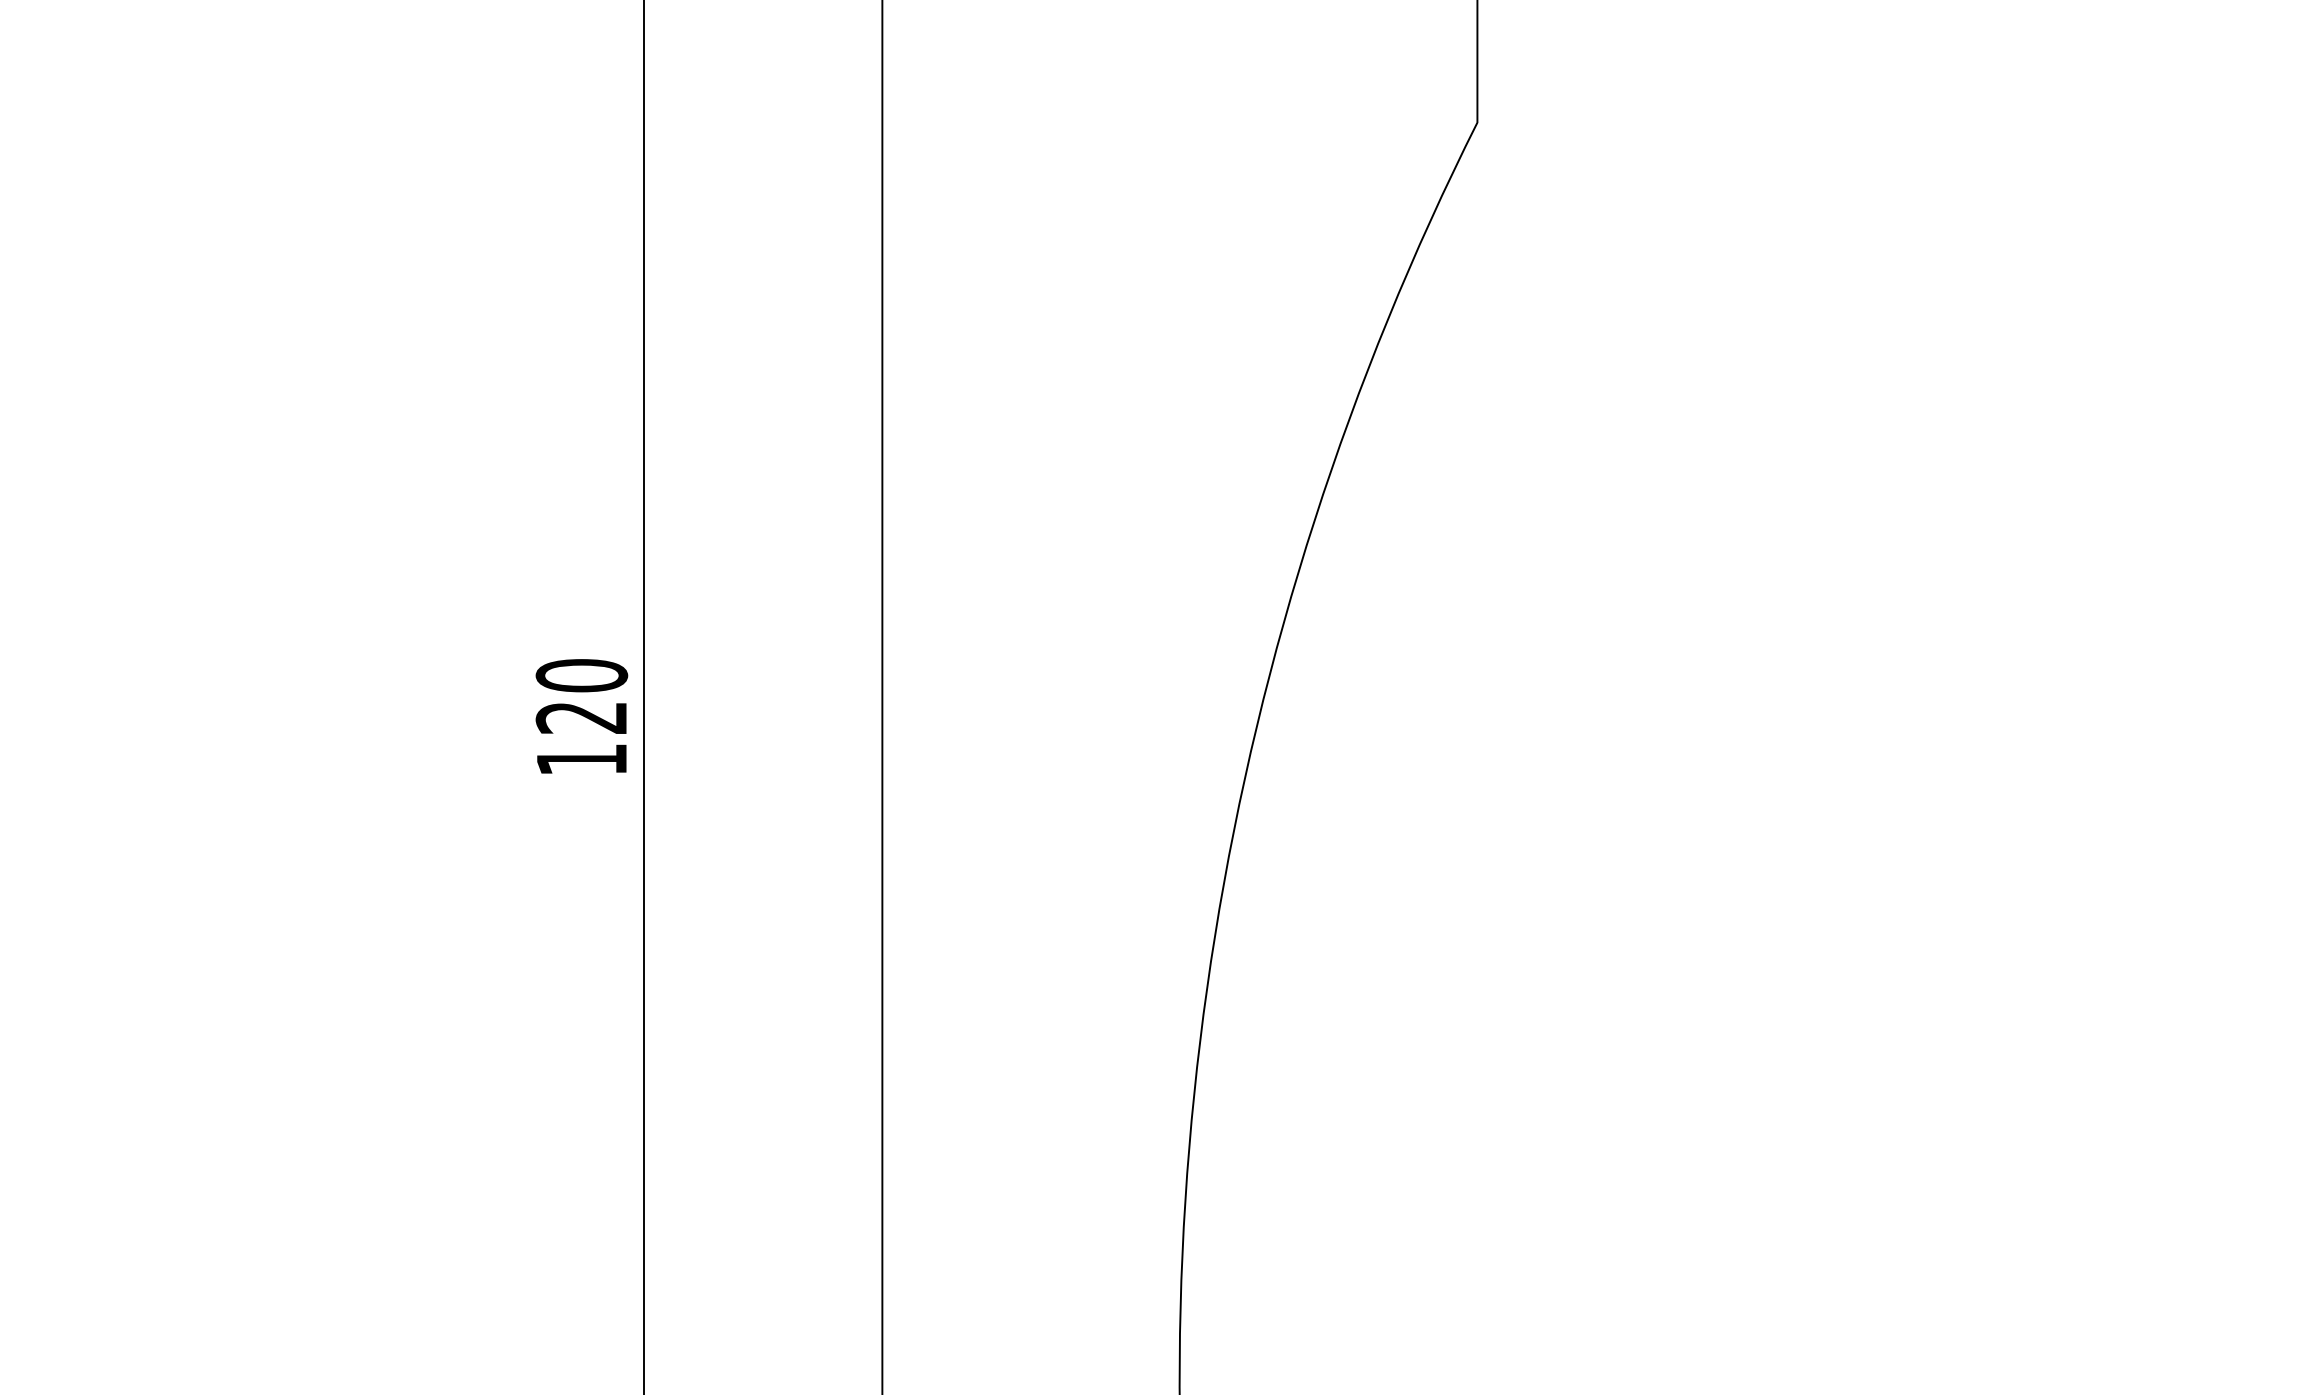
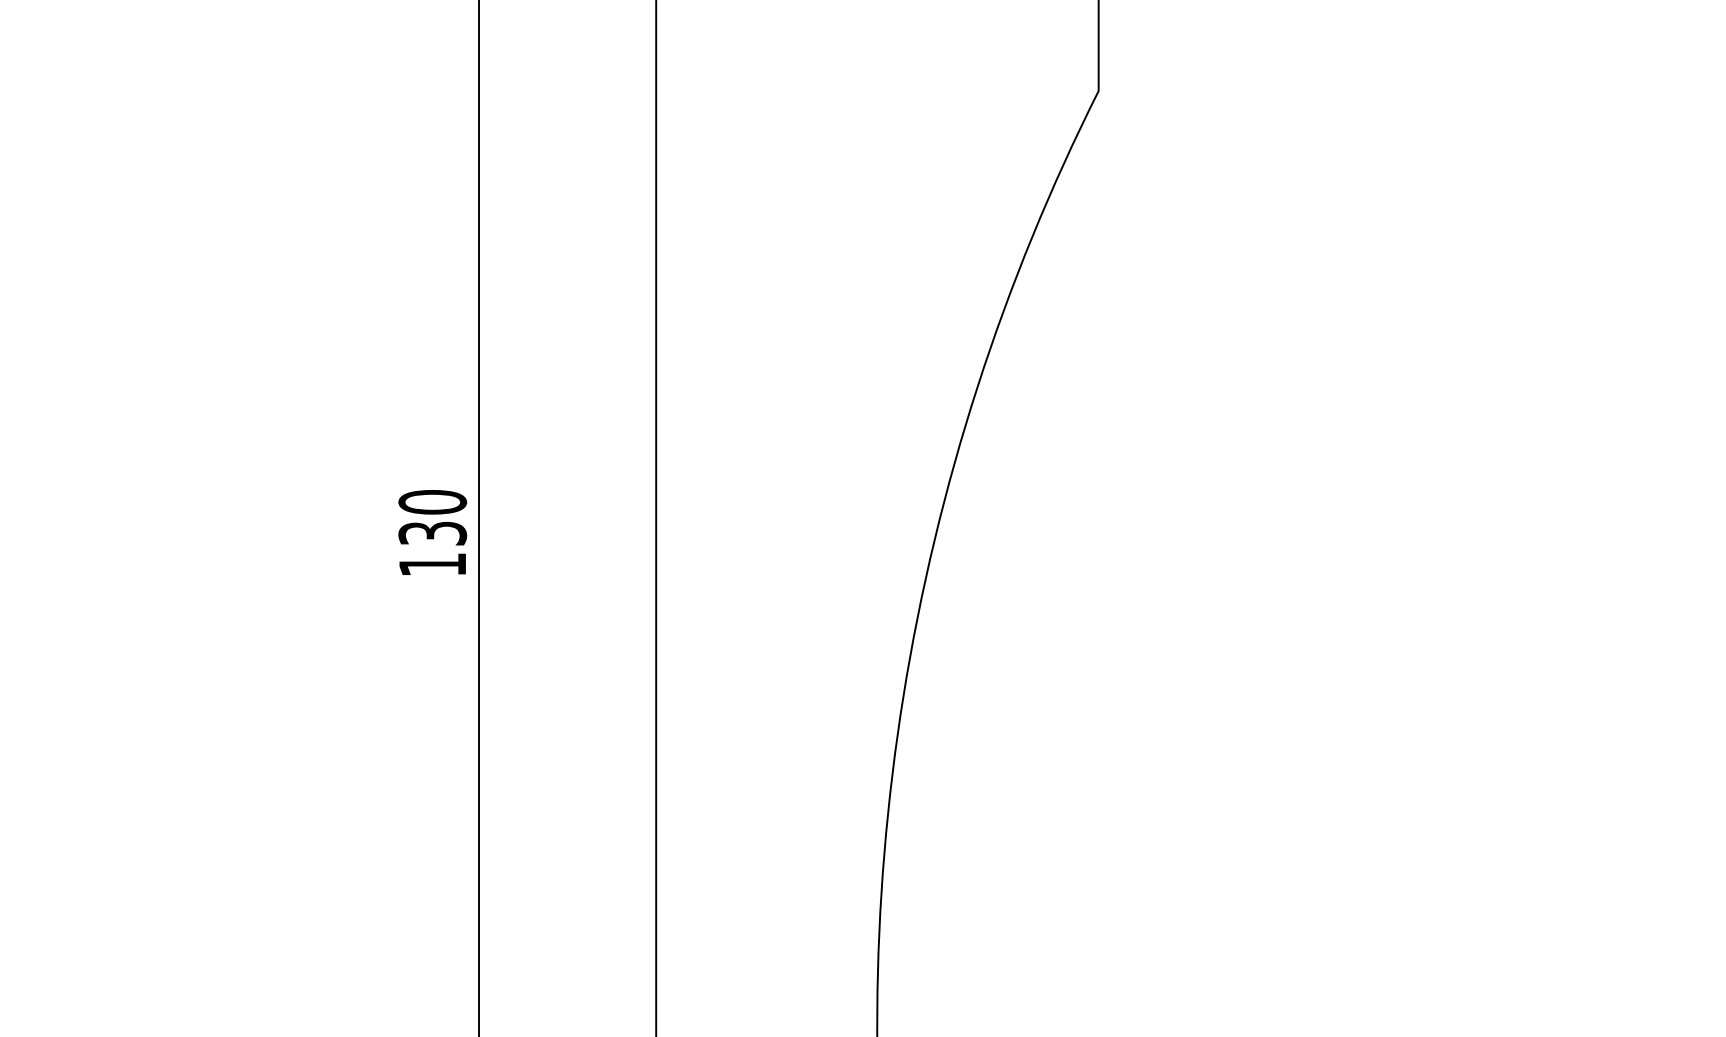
text: (581, 717) -> (432, 533), 120 -> 130

